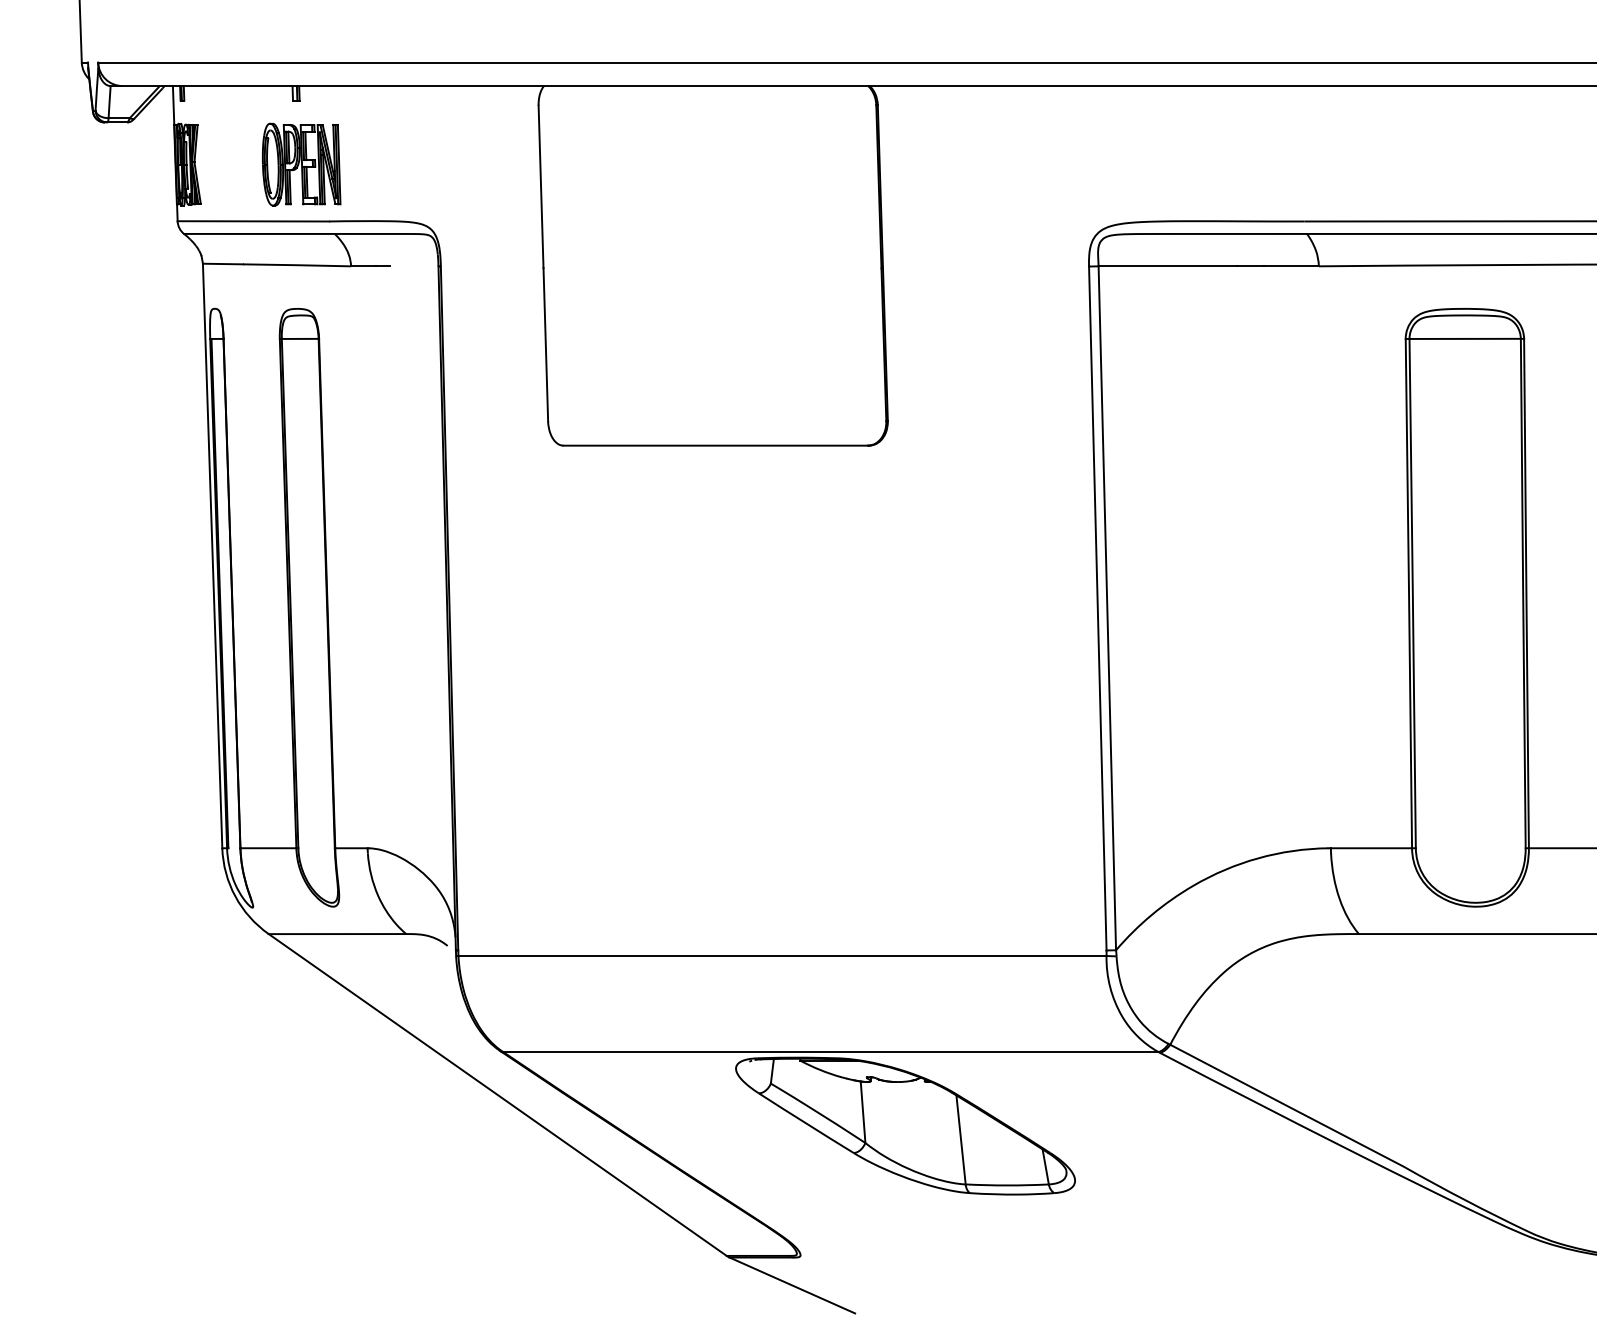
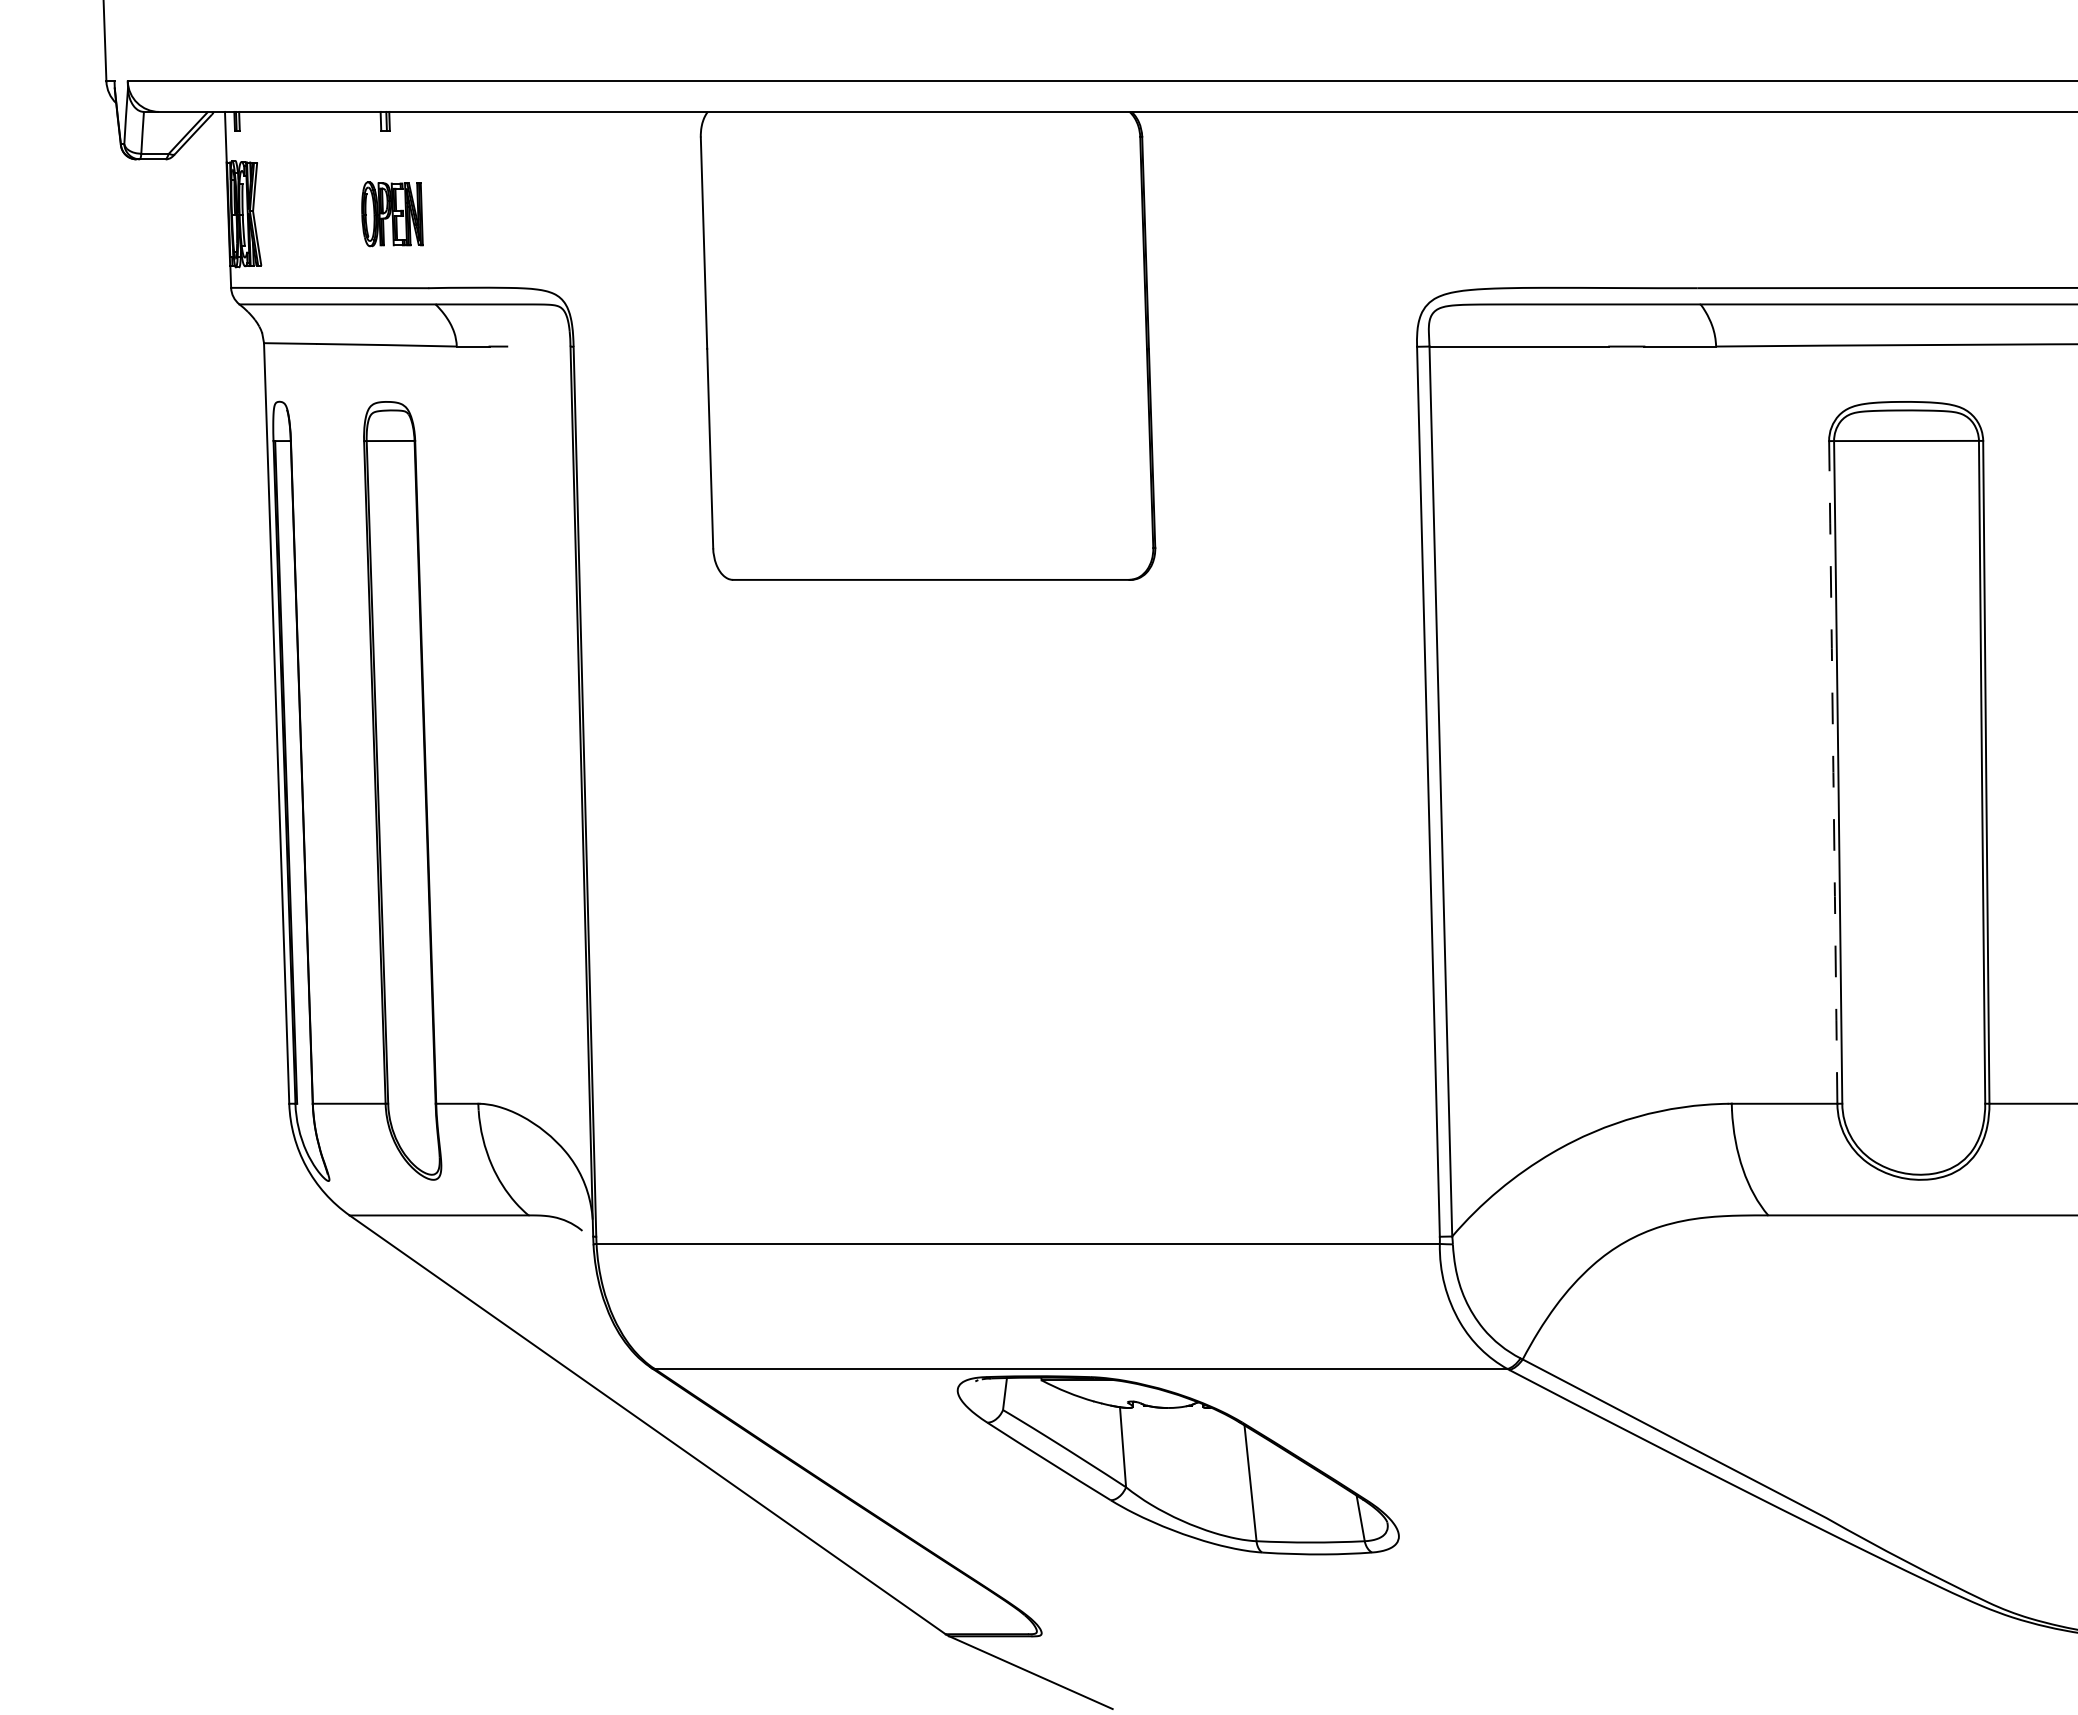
part: (301, 164) -> (392, 214), size x0.6
arc: (1409, 593) -> (1833, 772), solid -> dashed

